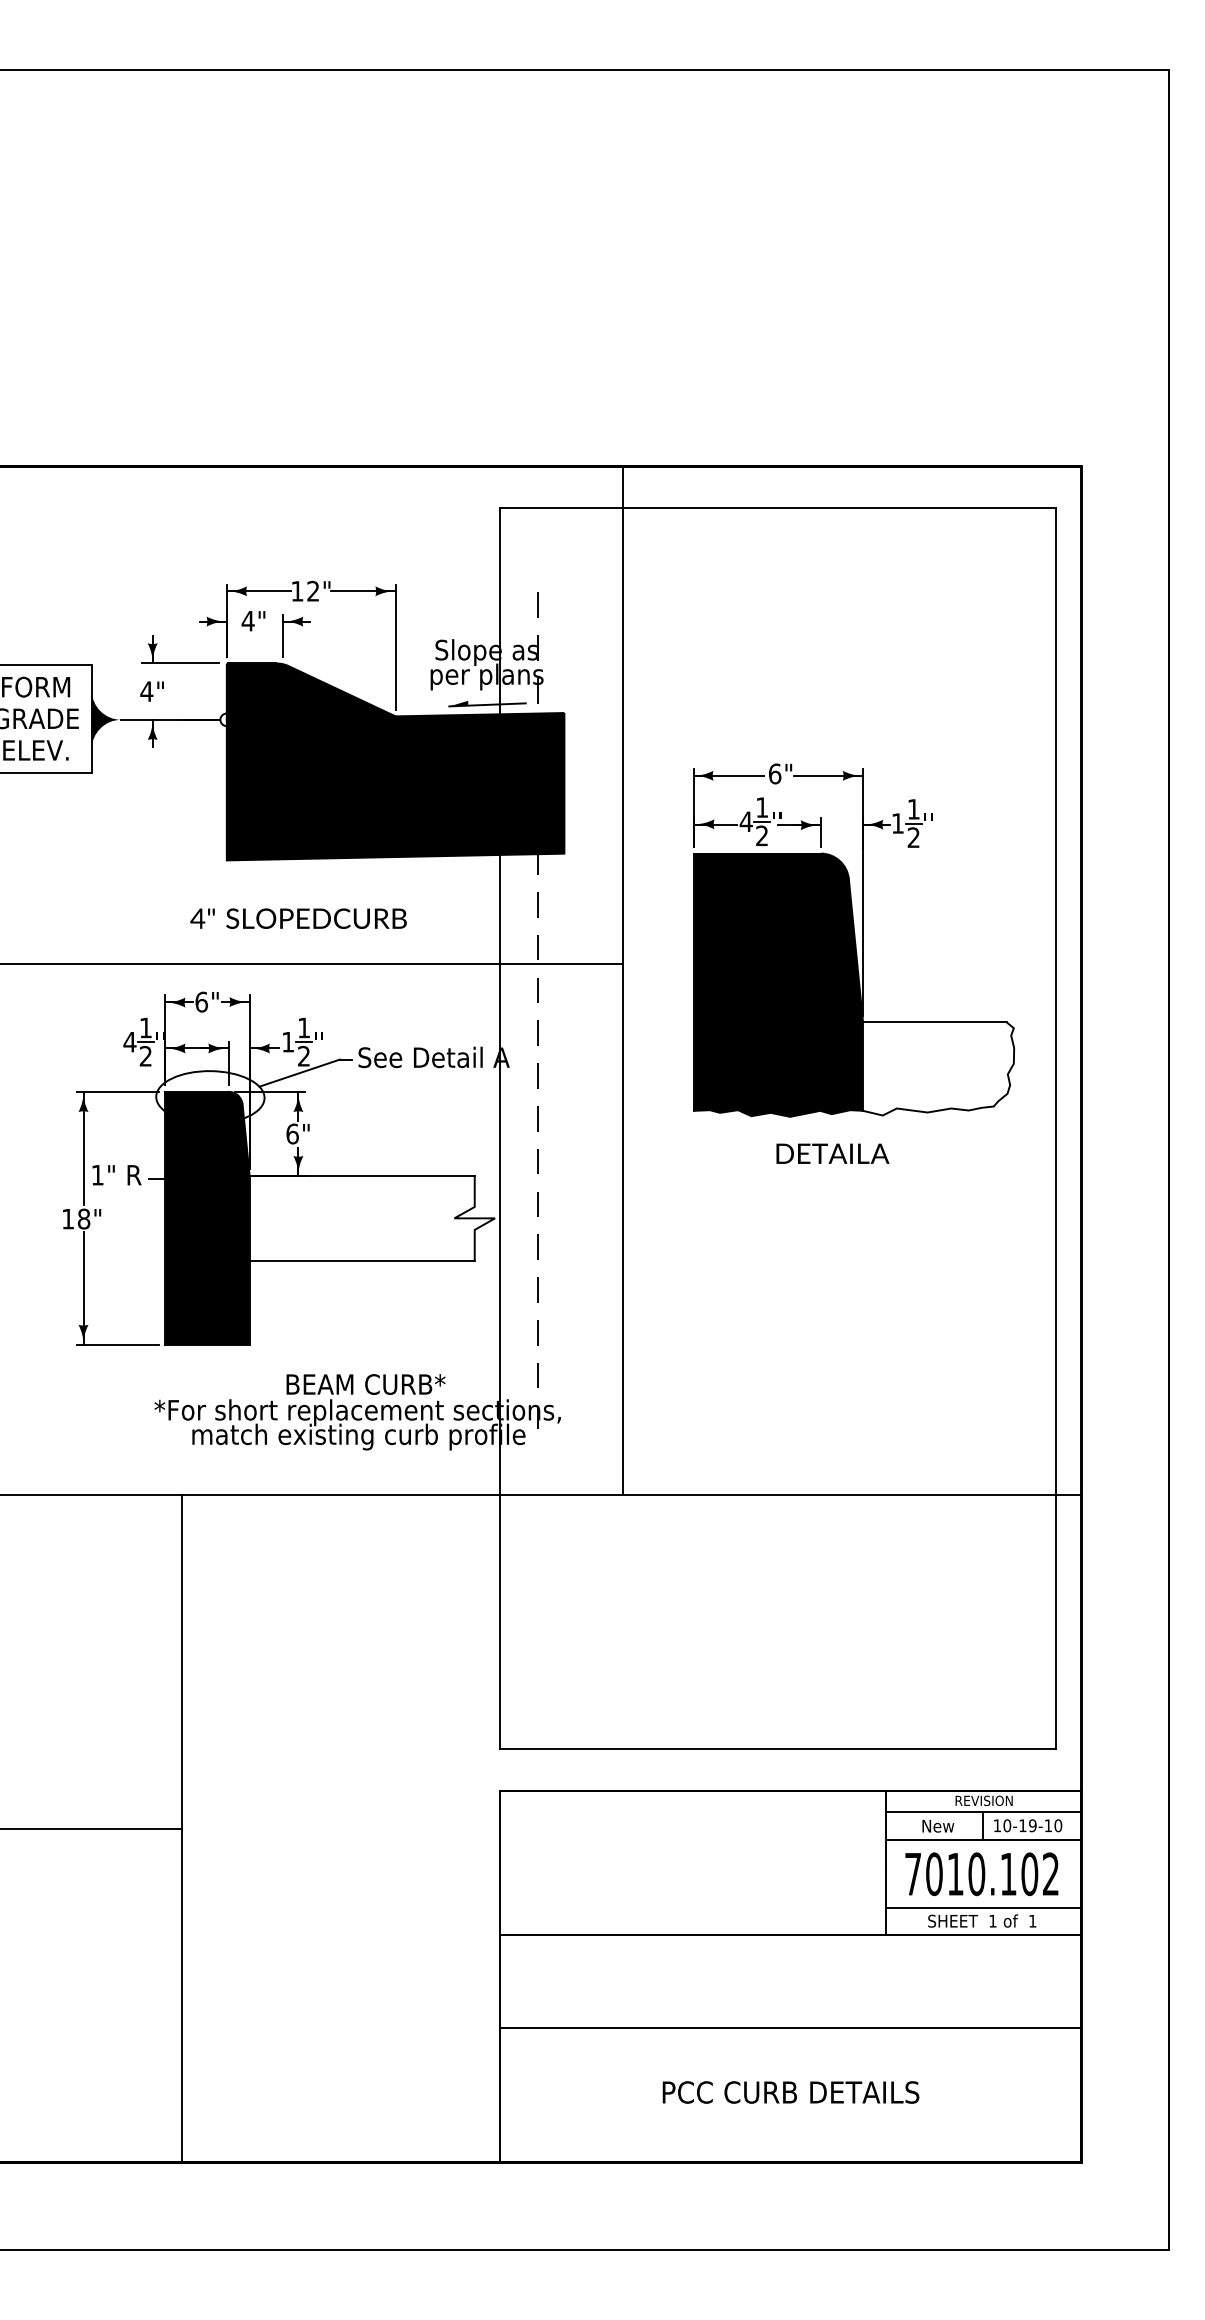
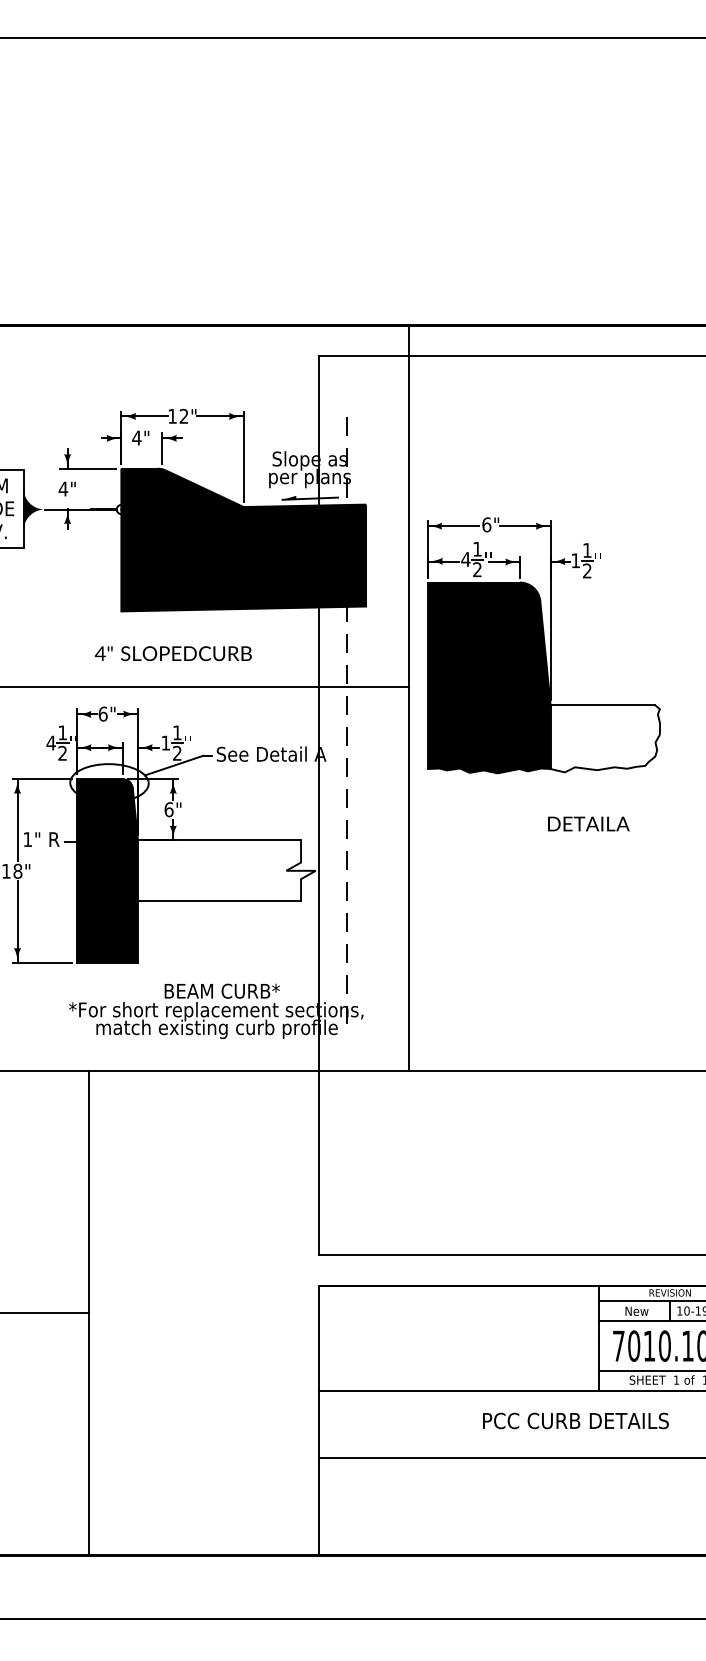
part: (854, 940) -> (544, 645), moved
text: (832, 1153) -> (588, 823), moved
text: (790, 2092) -> (575, 1420), moved

